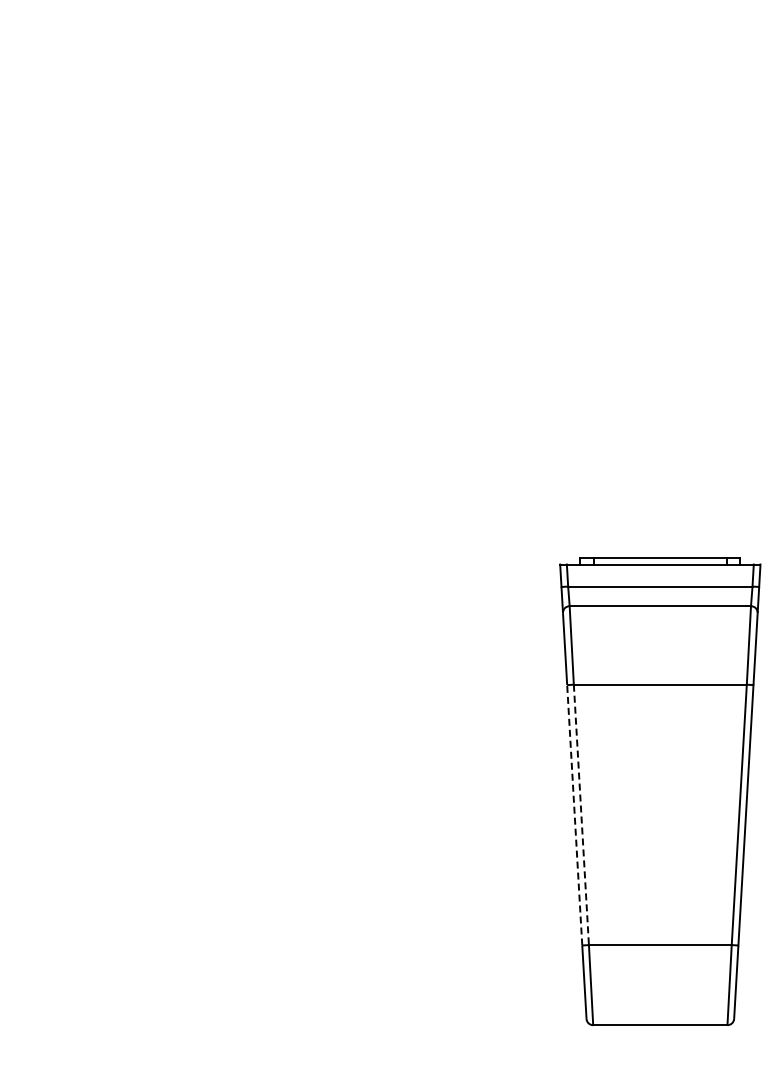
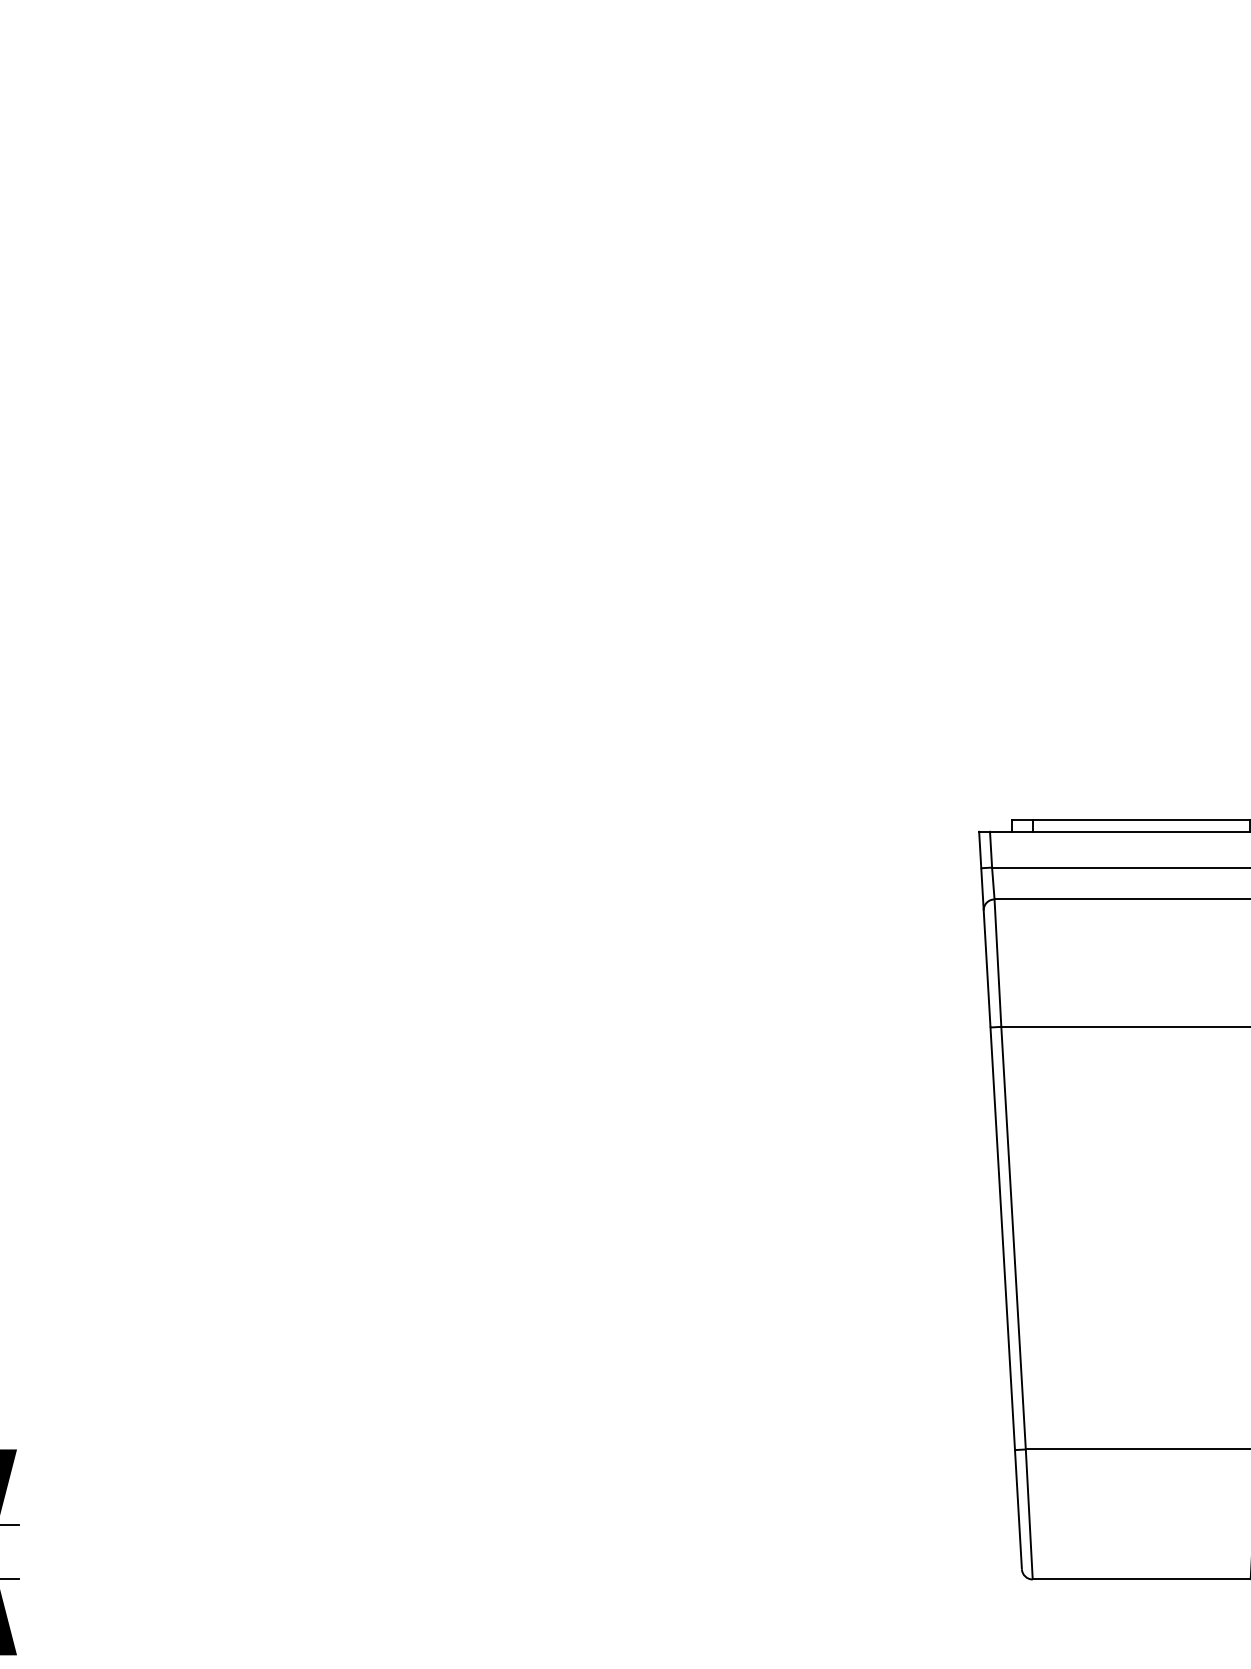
line: (574, 814) -> (1002, 1237), dashed -> solid
line: (581, 815) -> (1013, 1239), dashed -> solid

